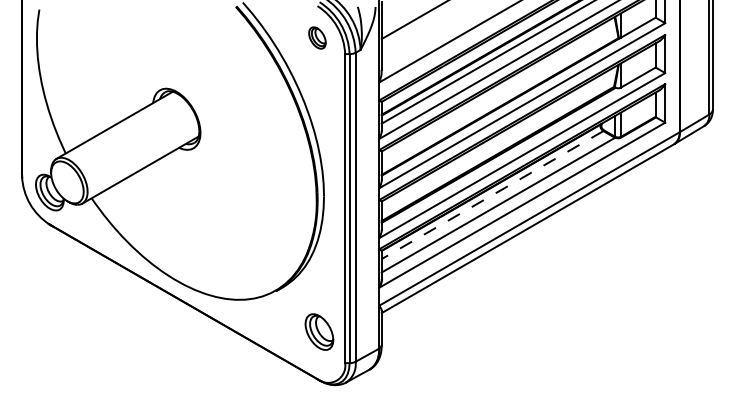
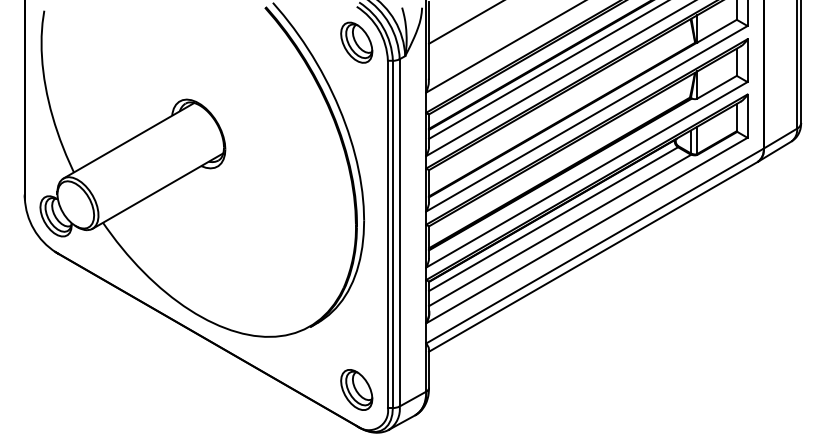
part: (317, 37) -> (356, 42), size x1.67
line: (492, 195) -> (553, 219), dashed -> solid
part: (319, 331) -> (356, 389), moved

